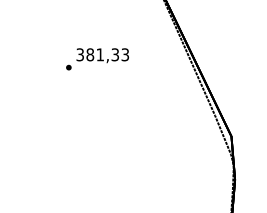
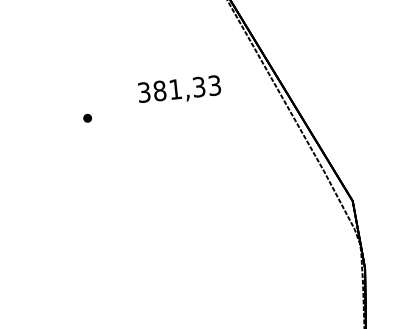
text: (102, 55) -> (179, 90), moved

